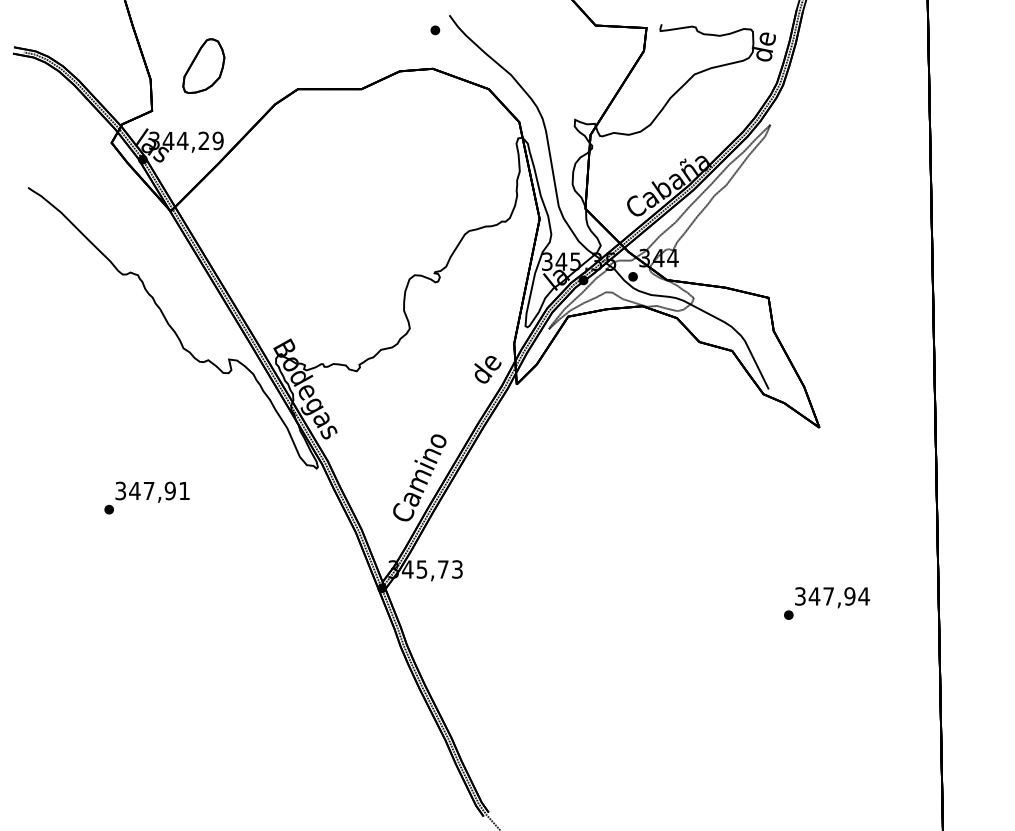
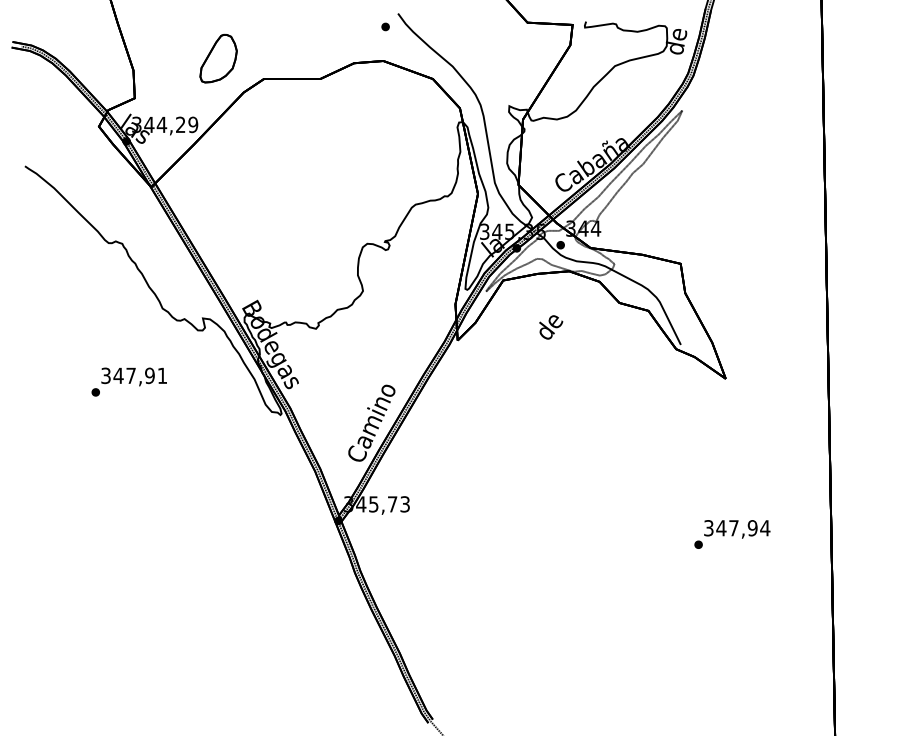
part: (203, 65) -> (218, 58), moved
text: (488, 369) -> (551, 327), moved
text: (146, 497) -> (128, 381), moved

